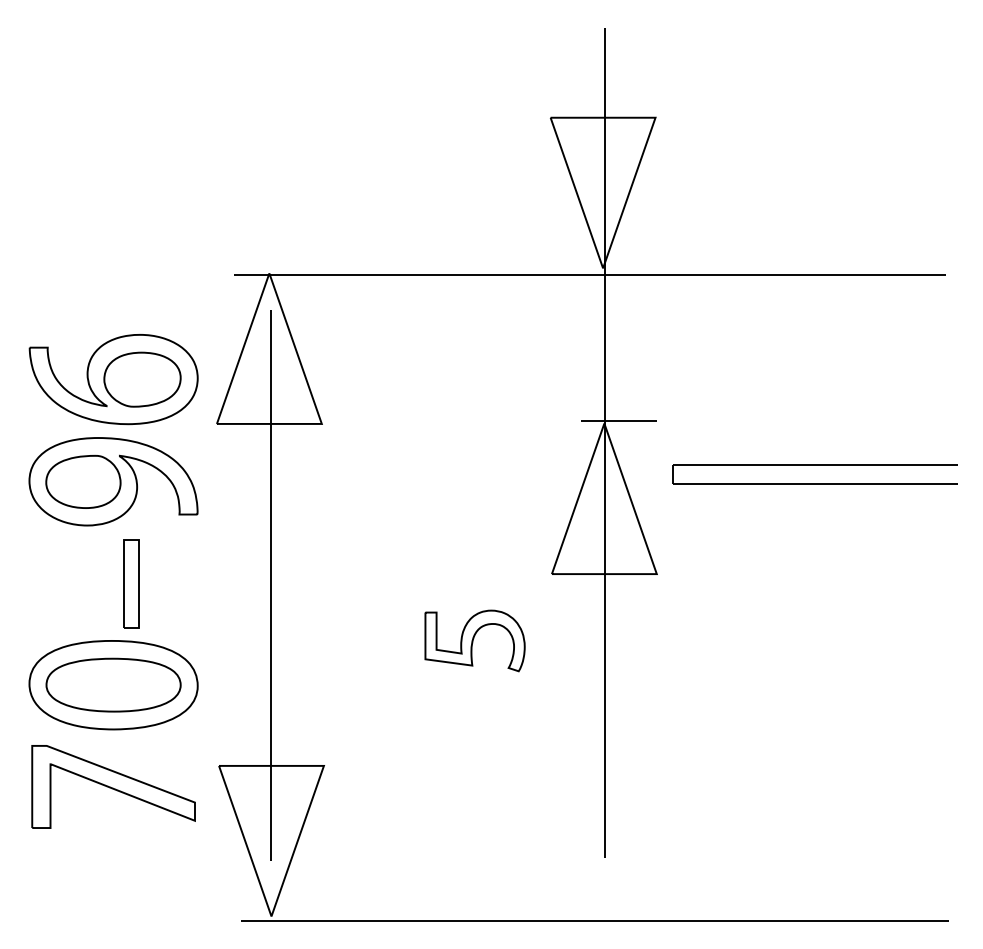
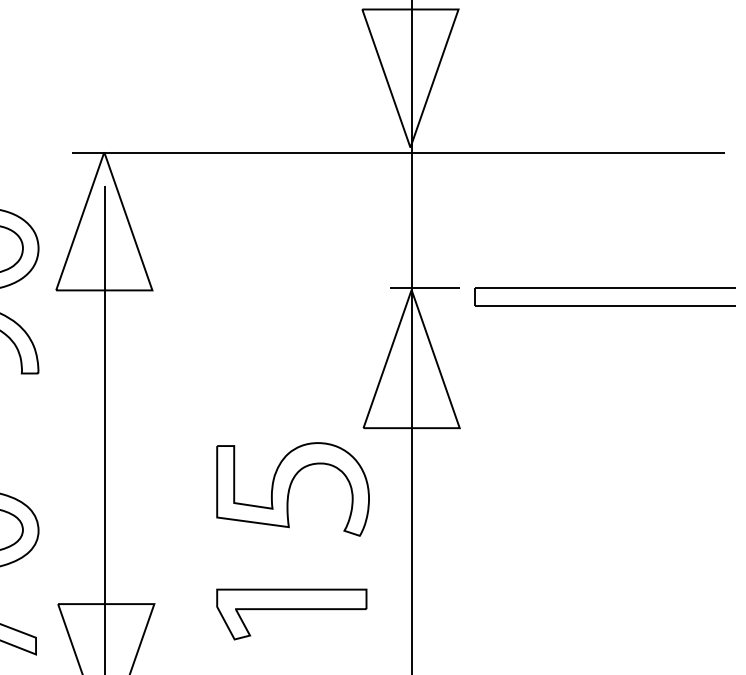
part: (814, 465) -> (604, 289), moved
part: (474, 640) -> (292, 489), size x1.67
part: (473, 777) -> (291, 614), added

